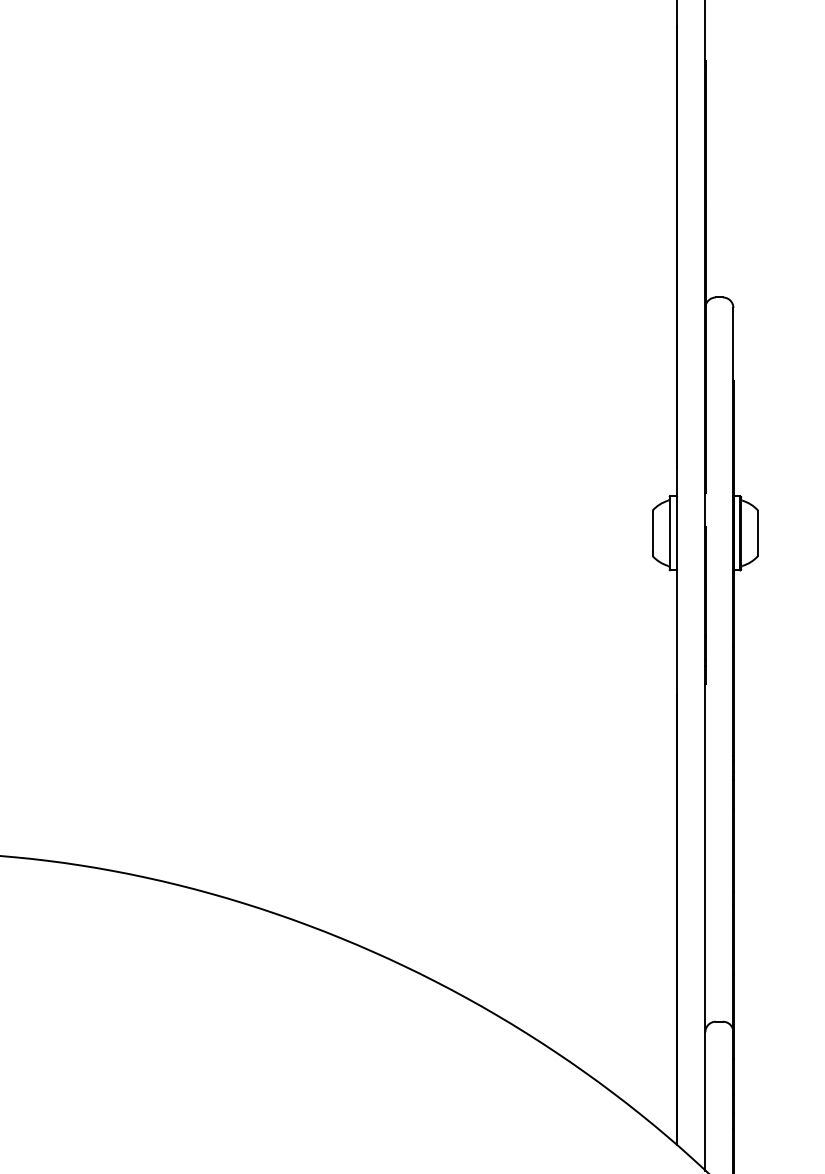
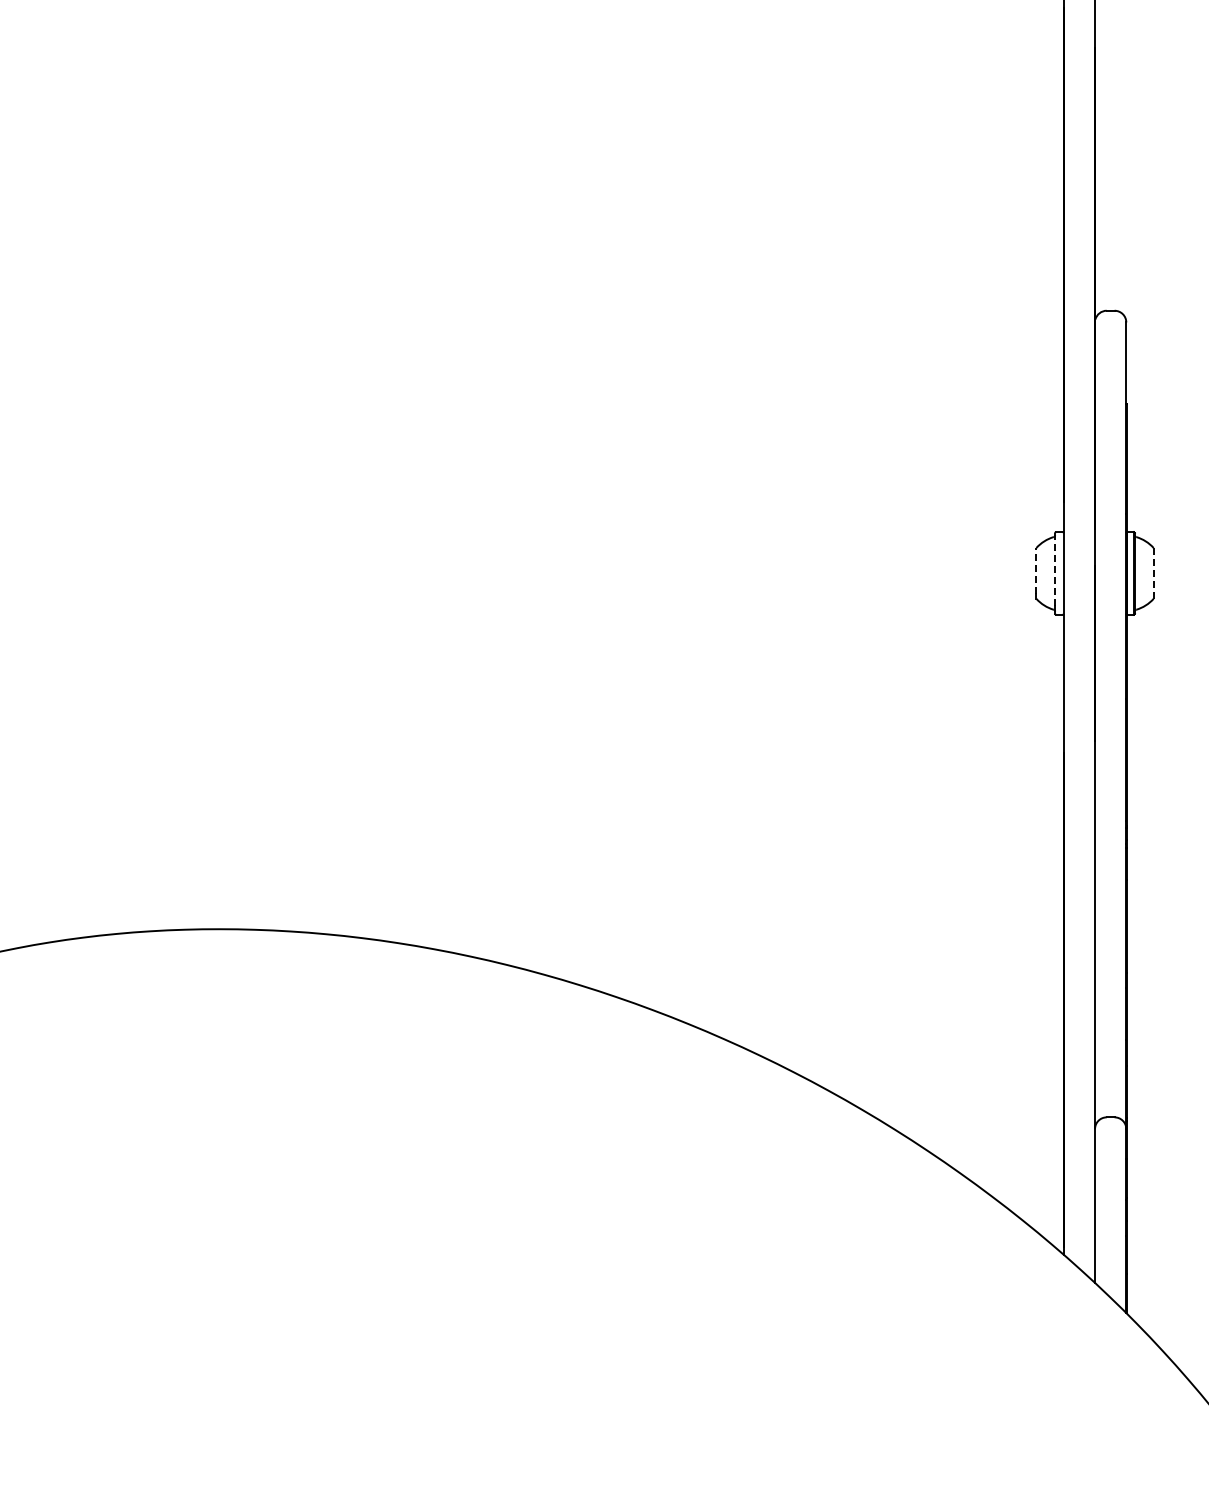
line: (669, 528) -> (1055, 568), solid -> dashed
line: (652, 530) -> (1036, 570), solid -> dashed
line: (757, 533) -> (1153, 573), solid -> dashed

